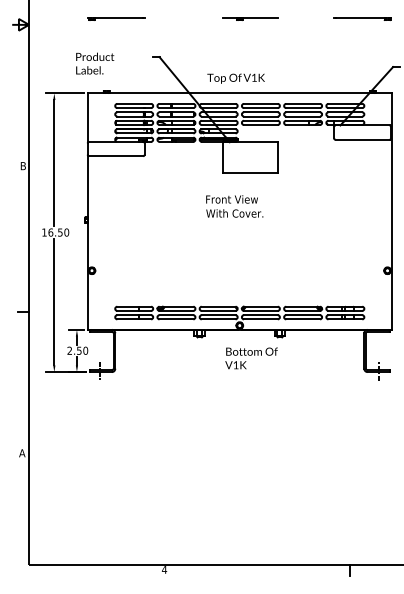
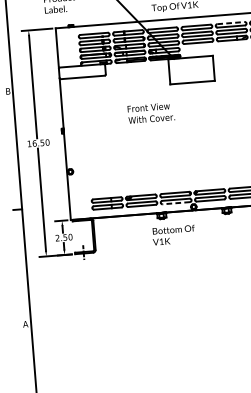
line: (303, 103) -> (231, 22), solid -> dashed
text: (234, 206) -> (151, 113), moved
line: (218, 319) -> (176, 203), solid -> dashed
text: (251, 358) -> (173, 235), moved

